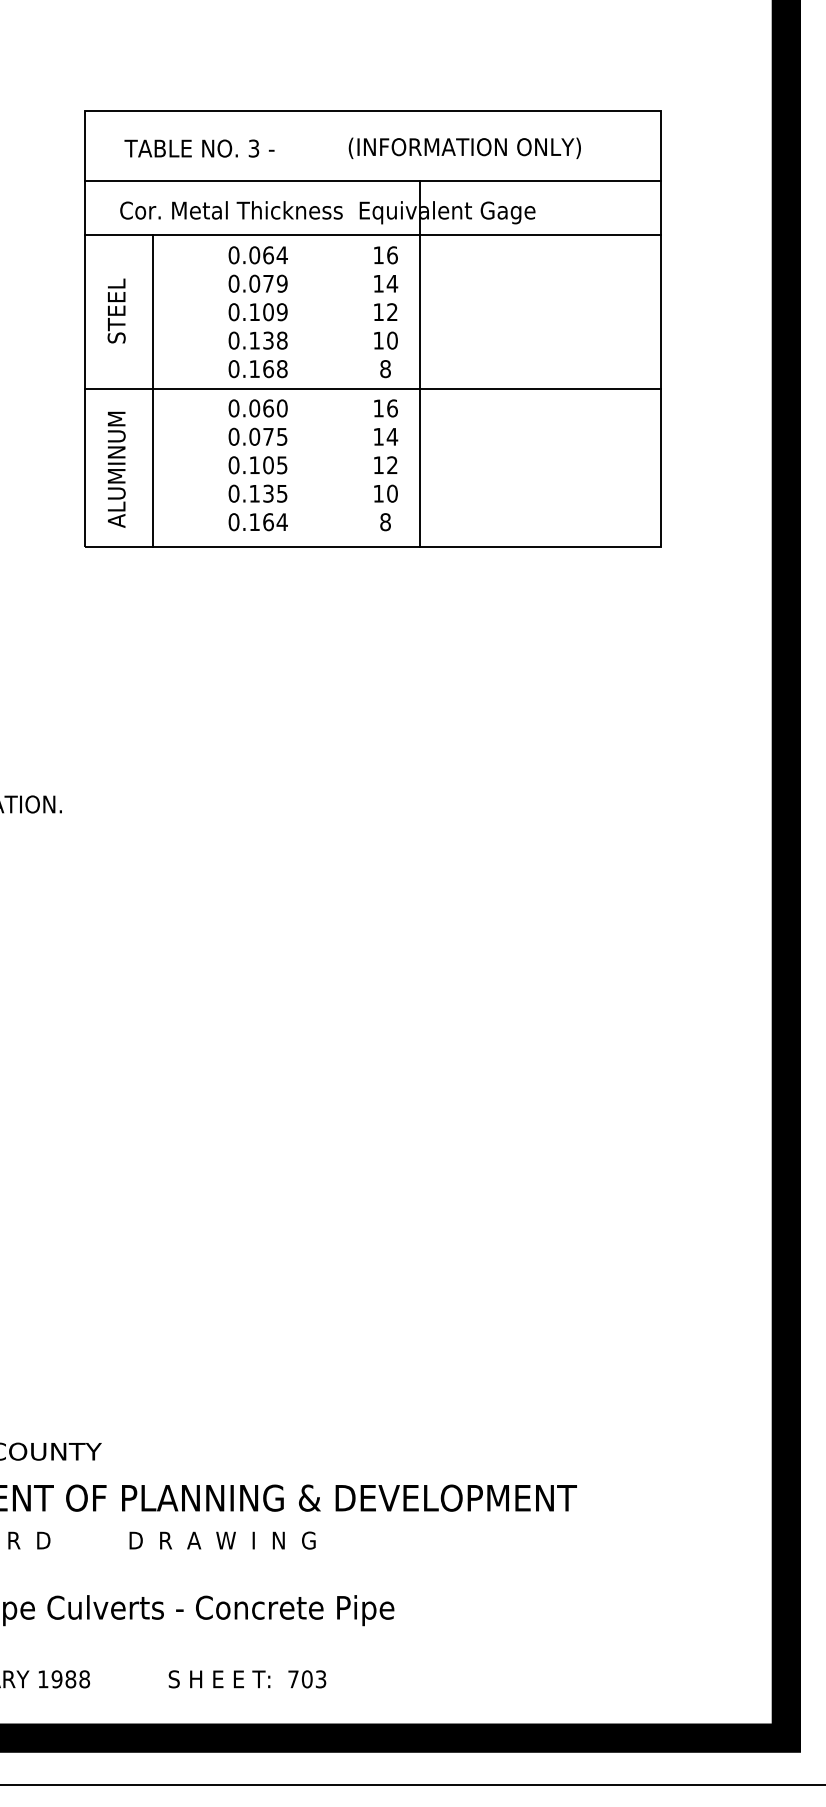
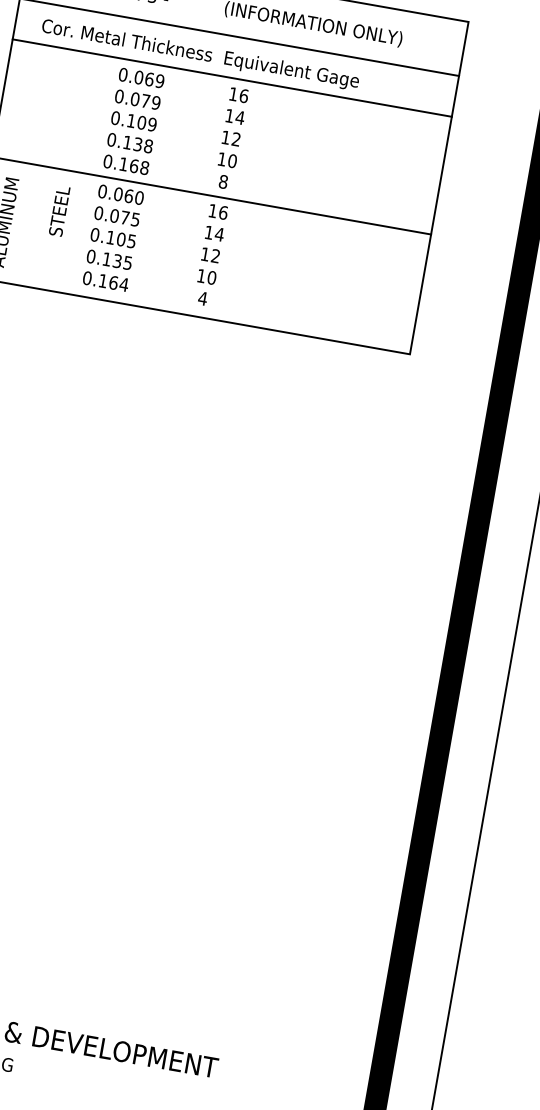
text: (281, 255) -> (159, 81), 0.064 -> 0.069
text: (116, 310) -> (59, 210), moved
line: (419, 363) -> (250, 182), removed
line: (152, 390) -> (42, 166), removed
text: (385, 522) -> (202, 298), 8 -> 4

